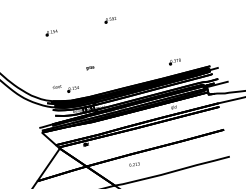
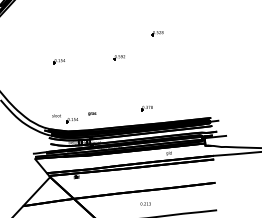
part: (174, 62) -> (146, 108), moved
text: (90, 67) -> (92, 113), moved
text: (134, 164) -> (145, 203), moved

